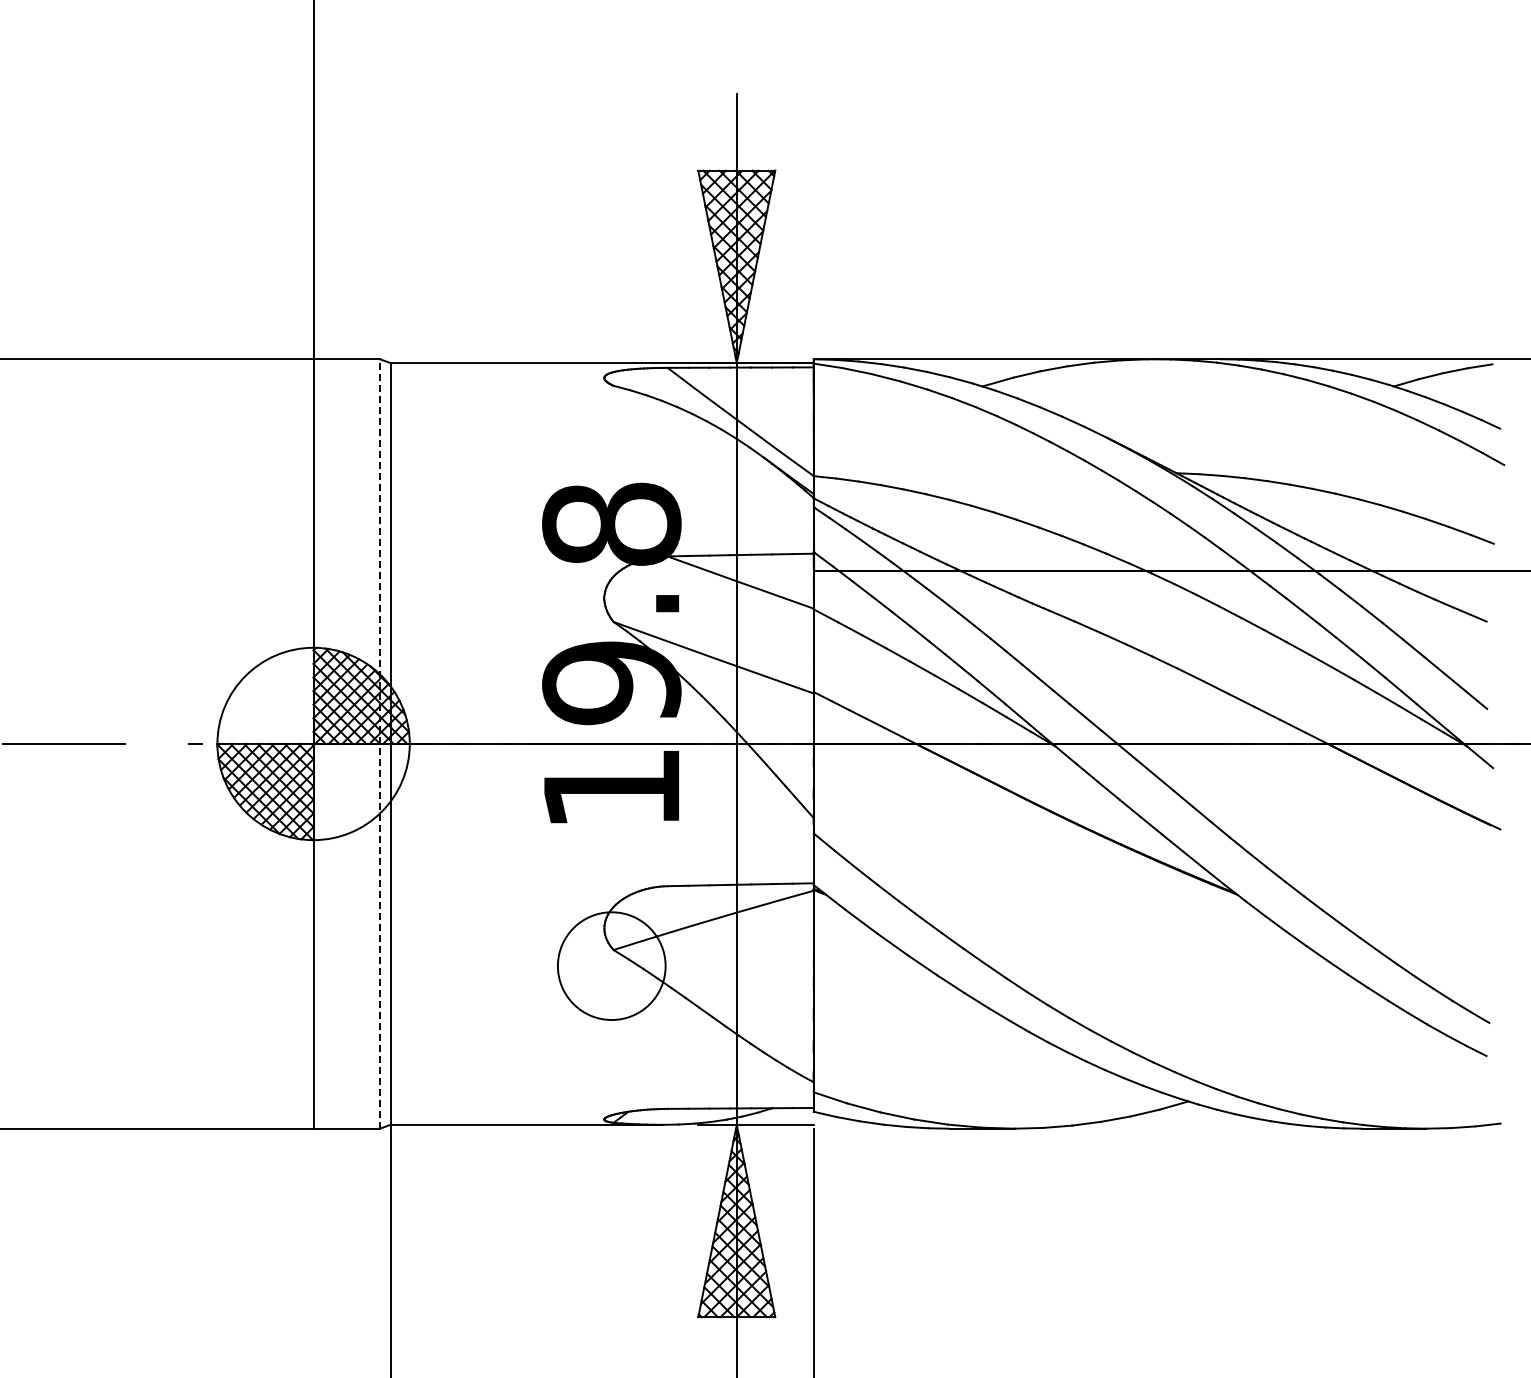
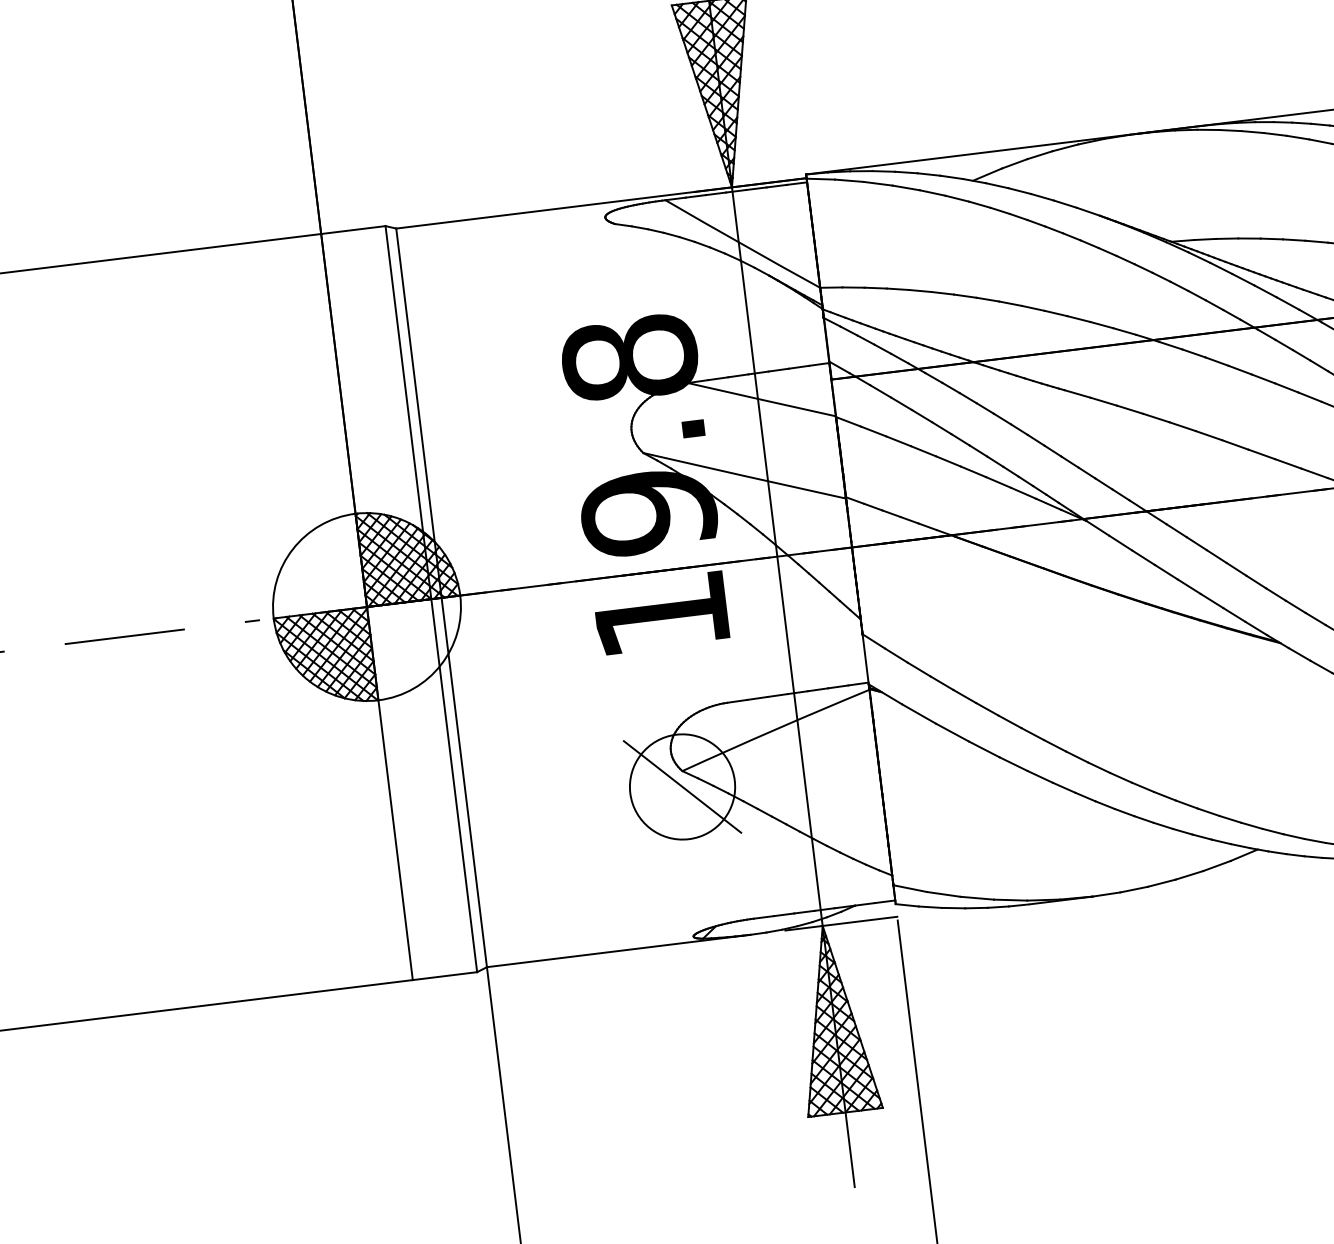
line: (379, 743) -> (430, 598), dashed -> solid
line: (611, 966) -> (682, 787), added

